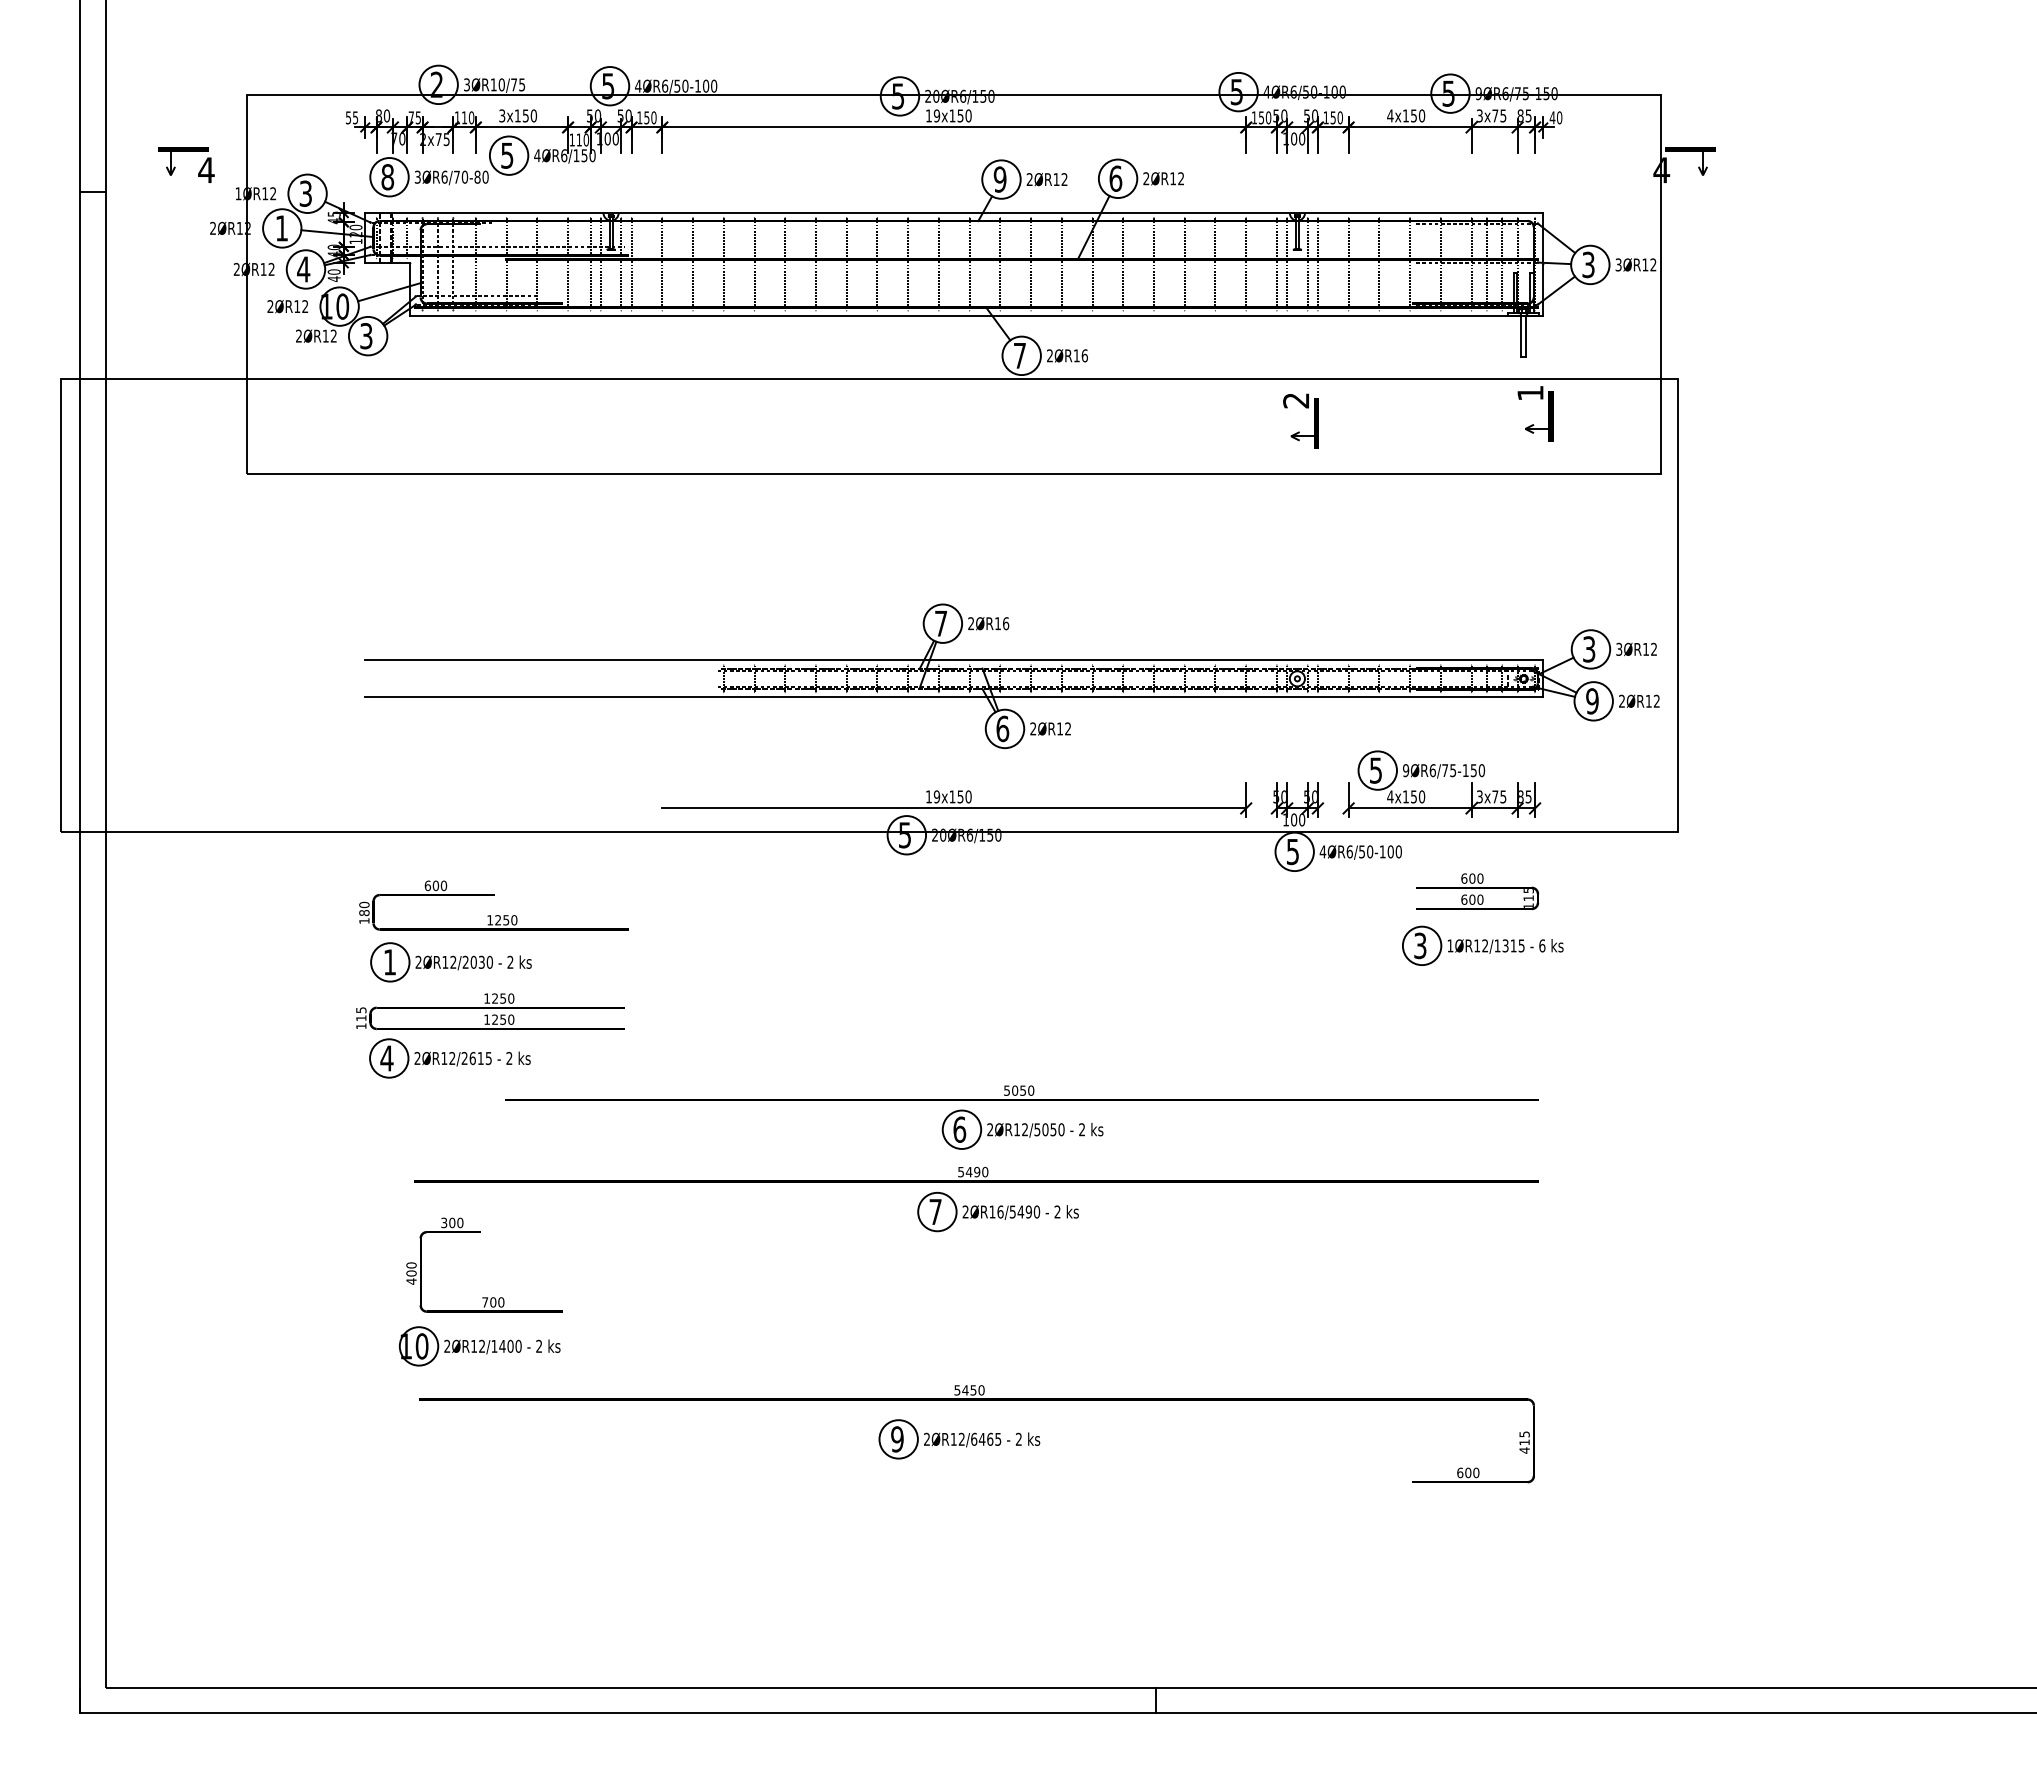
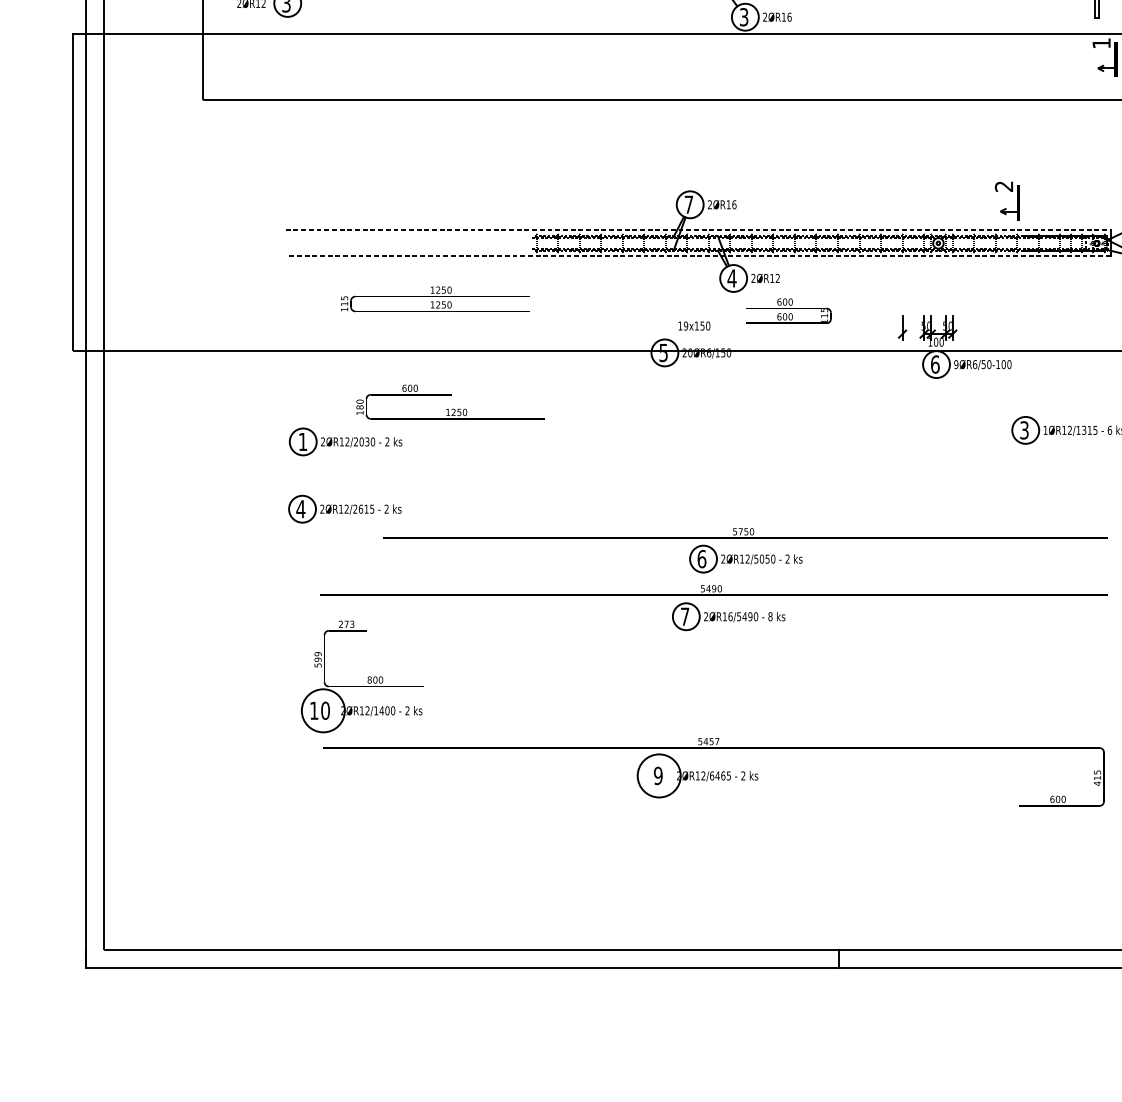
text: (1019, 355) -> (743, 16), 7 -> 3
part: (1299, 431) -> (1006, 208), moved
line: (954, 660) -> (698, 230), solid -> dashed
line: (953, 697) -> (697, 256), solid -> dashed
text: (1002, 728) -> (731, 278), 6 -> 4
part: (1437, 778) -> (1036, 313), removed
line: (954, 808) -> (698, 334), removed
text: (1292, 851) -> (934, 364), 5 -> 6
text: (1322, 851) -> (955, 364), 4ØR6/50-100 -> 9ØR6/50-100
text: (1477, 891) -> (788, 311), moved
text: (493, 905) -> (450, 402), moved
text: (490, 1011) -> (435, 299), moved
text: (1015, 1090) -> (741, 531), 5050 -> 5750
text: (1057, 1211) -> (770, 616), 2 -> 8
text: (452, 1222) -> (346, 624), 300 -> 273
text: (411, 1273) -> (318, 659), 400 -> 599
text: (485, 1302) -> (369, 680), 700 -> 800
circle: (418, 1346) -> (322, 710), size x1.6
text: (981, 1390) -> (717, 741), 5450 -> 5457
circle: (898, 1439) -> (659, 776), size x1.6

